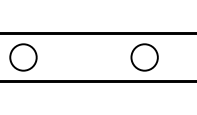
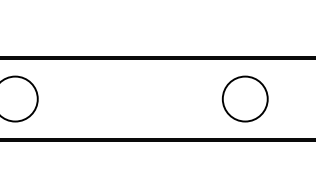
circle: (144, 57) -> (244, 99), moved

